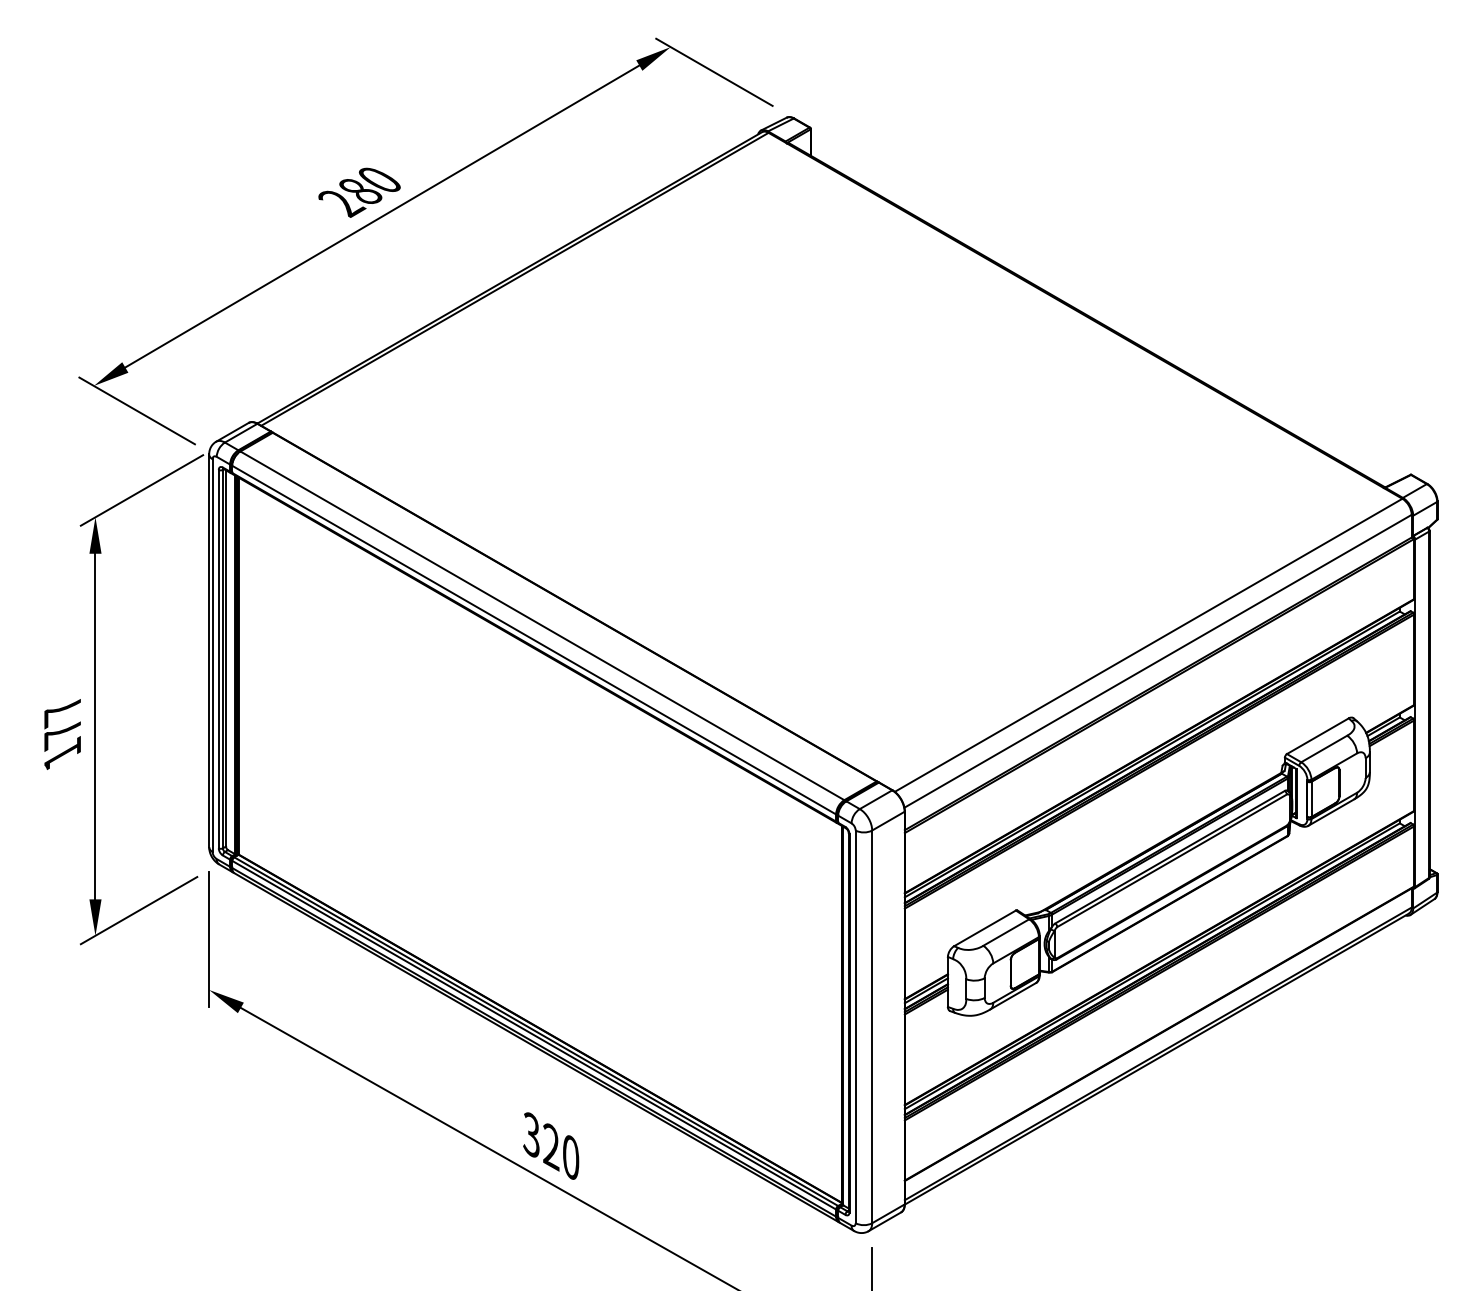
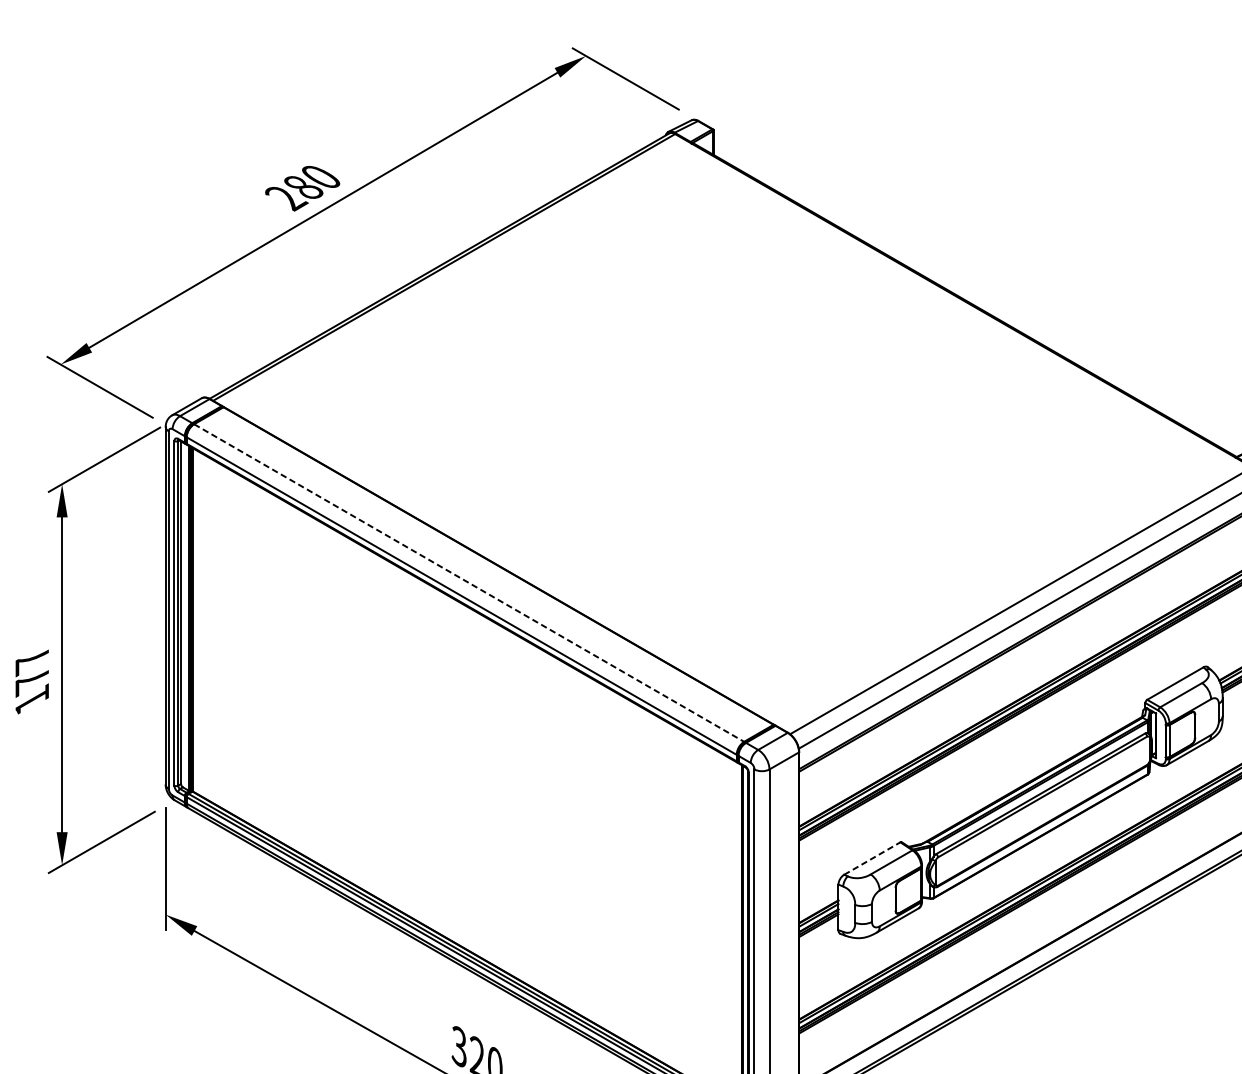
line: (542, 625) -> (469, 582), solid -> dashed
line: (985, 928) -> (872, 858), solid -> dashed

